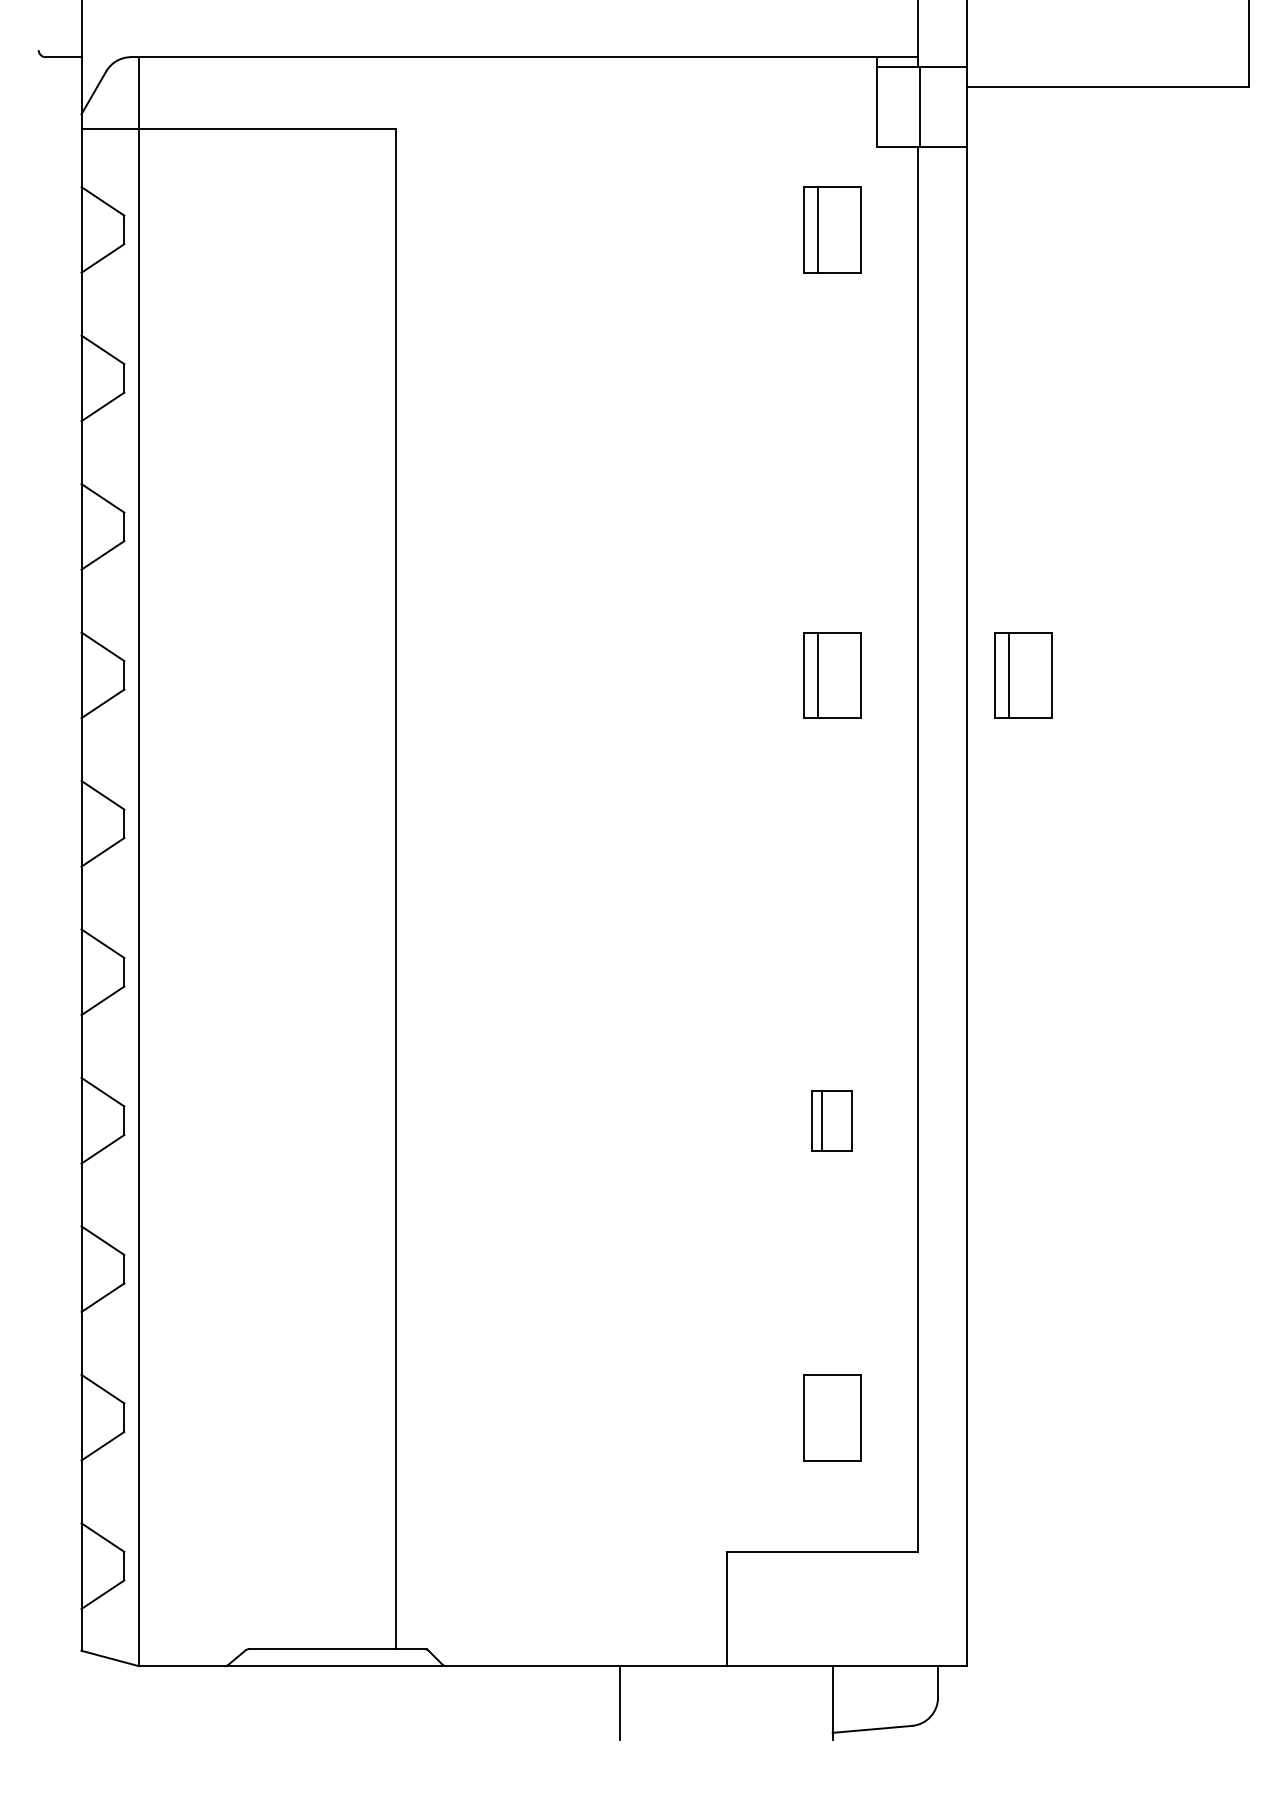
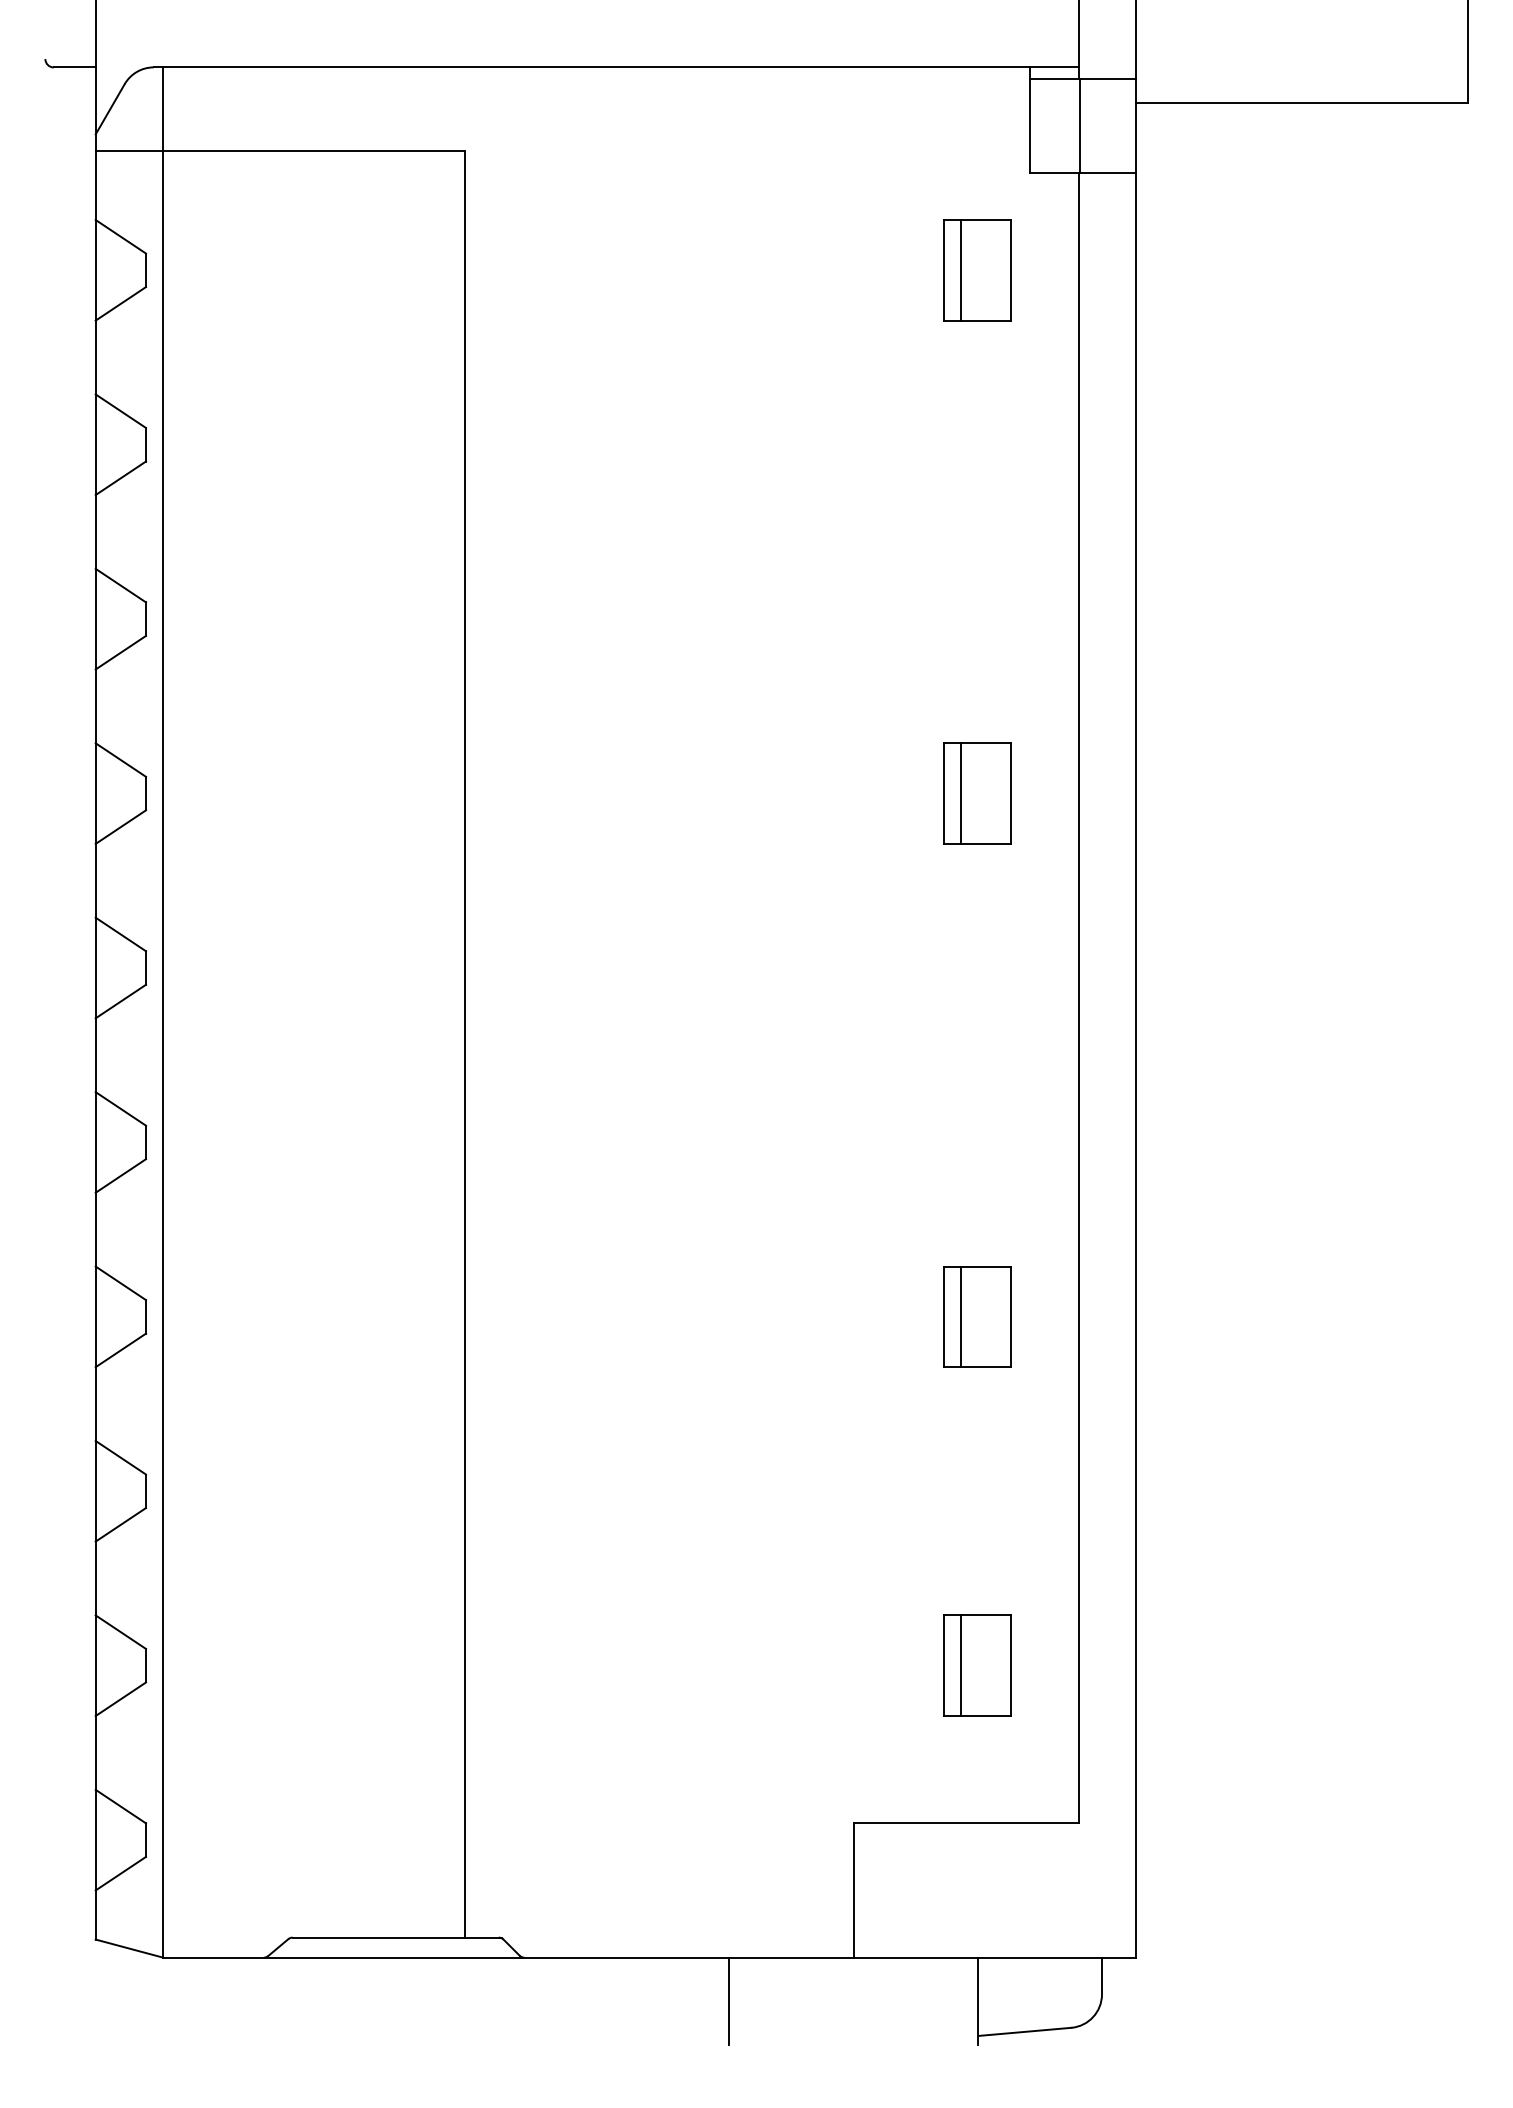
part: (1022, 675) -> (1201, 793), removed
part: (832, 1120) -> (977, 1316), size x1.43
line: (818, 1417) -> (961, 1665), added

